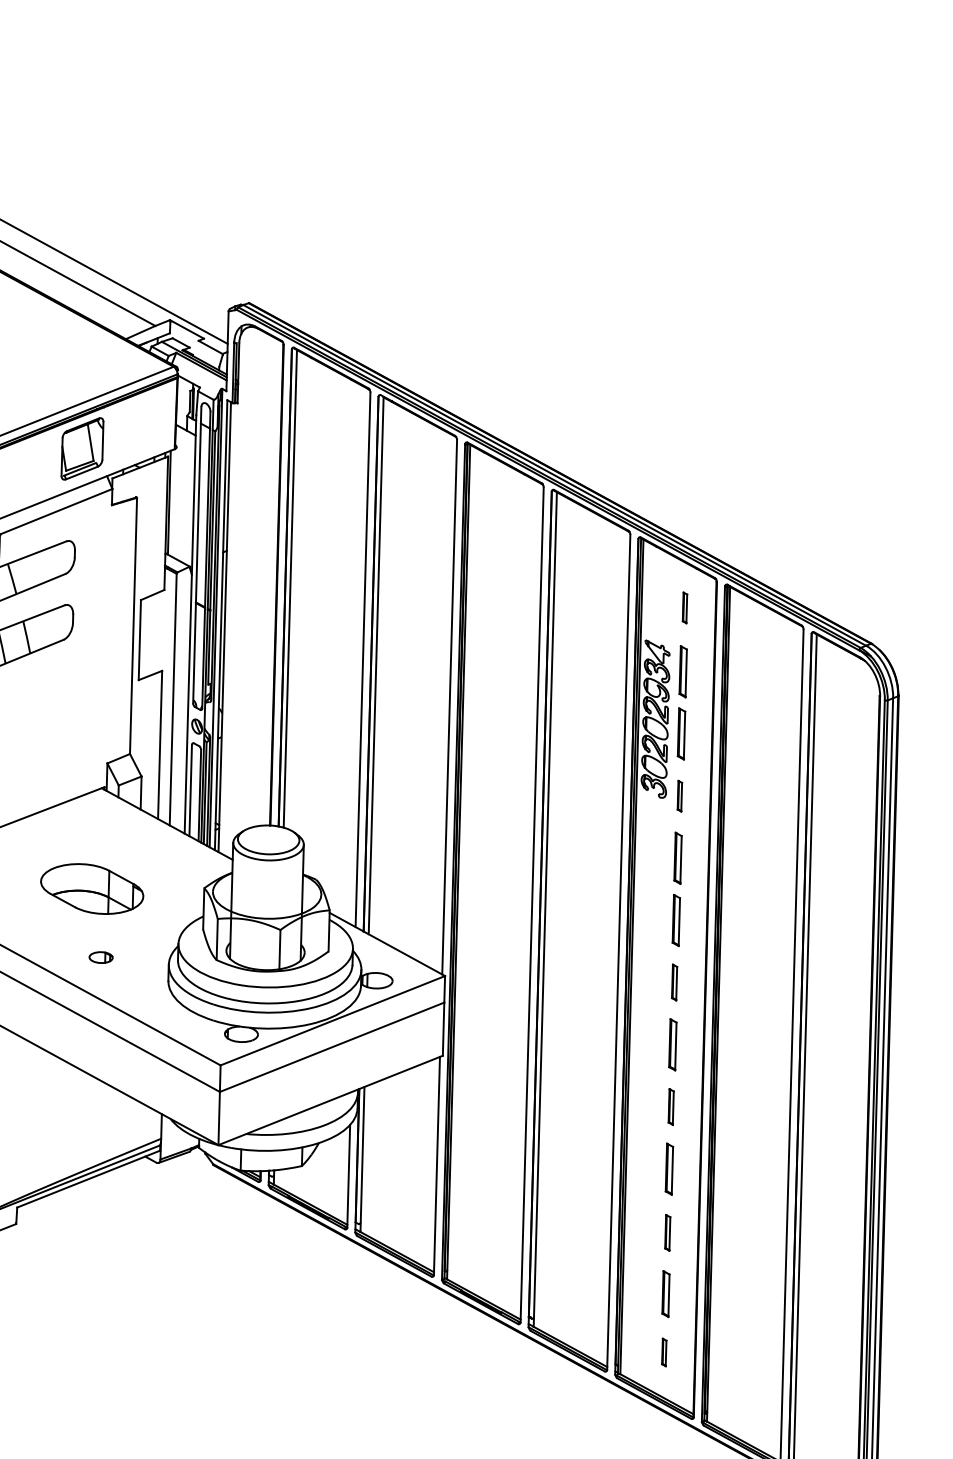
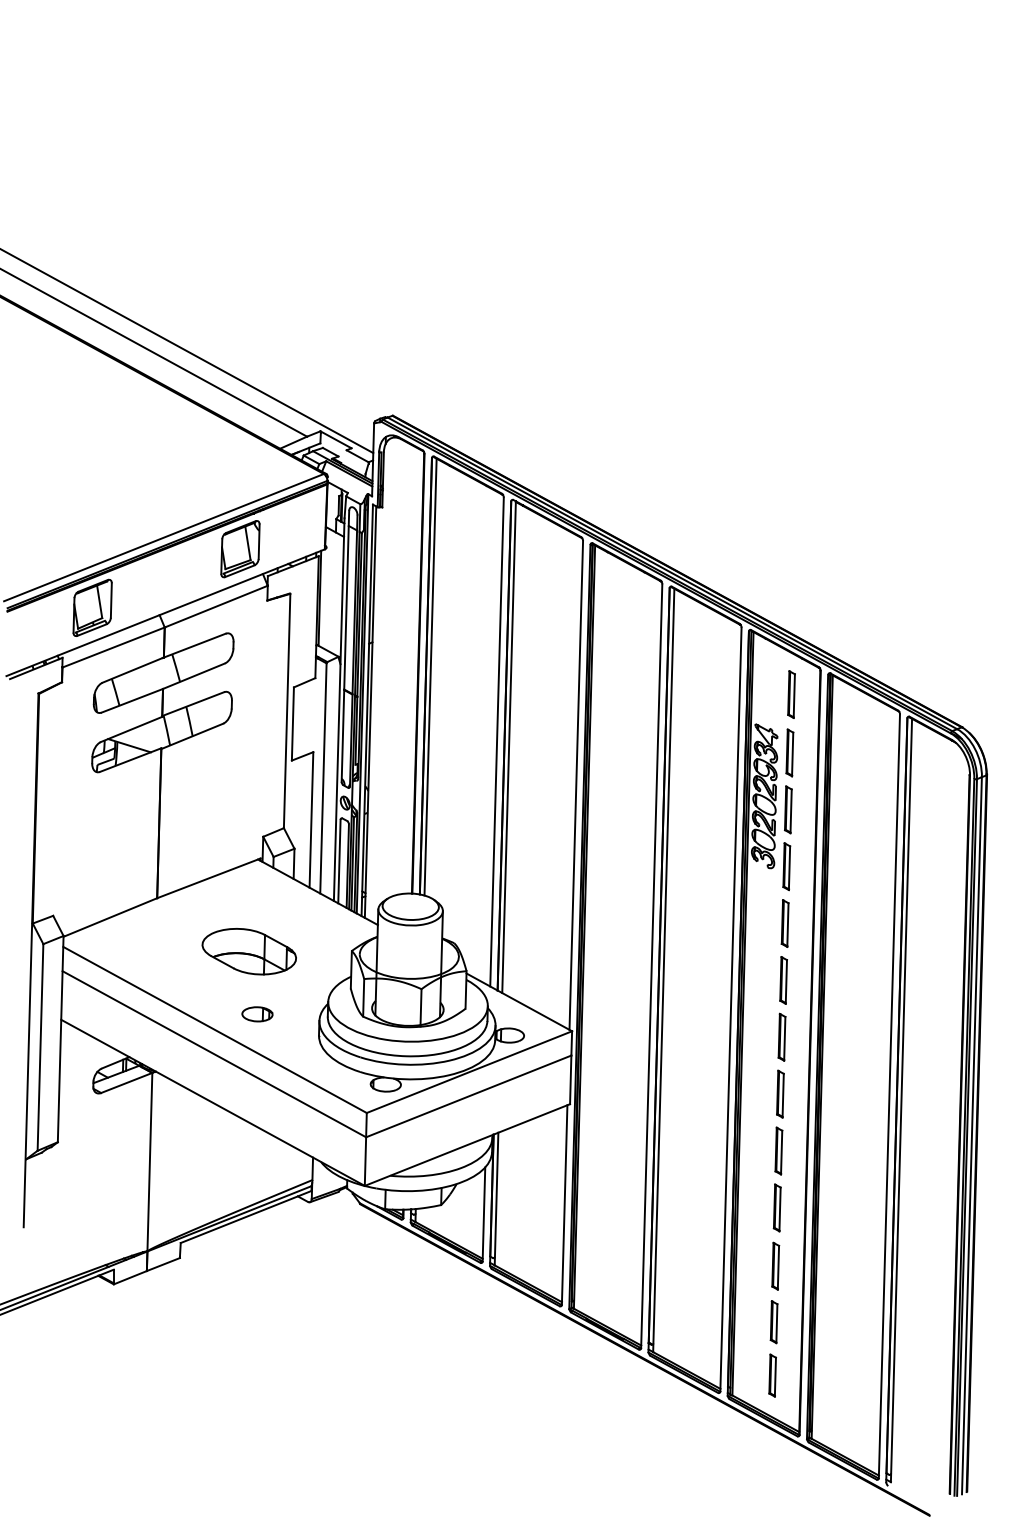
part: (684, 607) -> (791, 694), size x1.67
part: (679, 795) -> (786, 866), size x1.67
part: (101, 957) -> (257, 1014), size x1.43
part: (674, 981) -> (781, 1036), size x1.43
part: (670, 1106) -> (778, 1150), size x1.43
part: (667, 1232) -> (775, 1265), size x1.43
part: (664, 1352) -> (772, 1375), size x1.67

